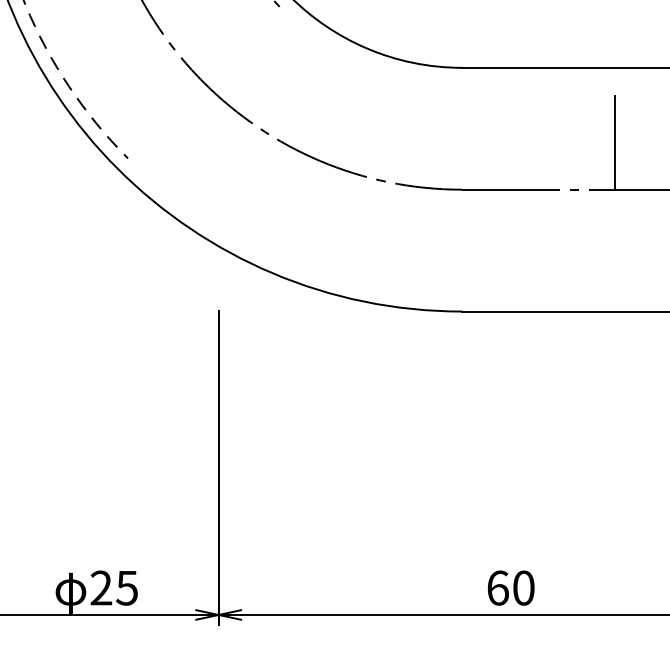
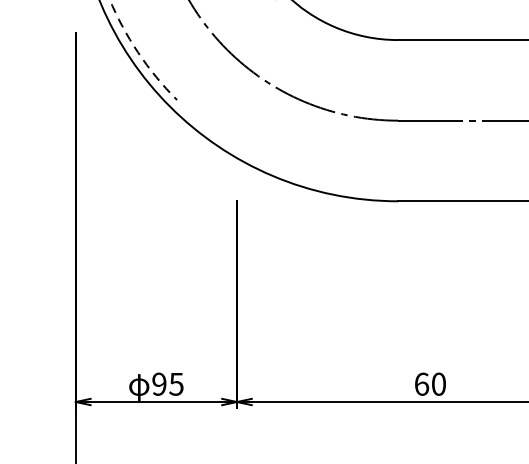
line: (615, 142) -> (499, 89), removed
text: (101, 588) -> (159, 384), 25 -> 95

